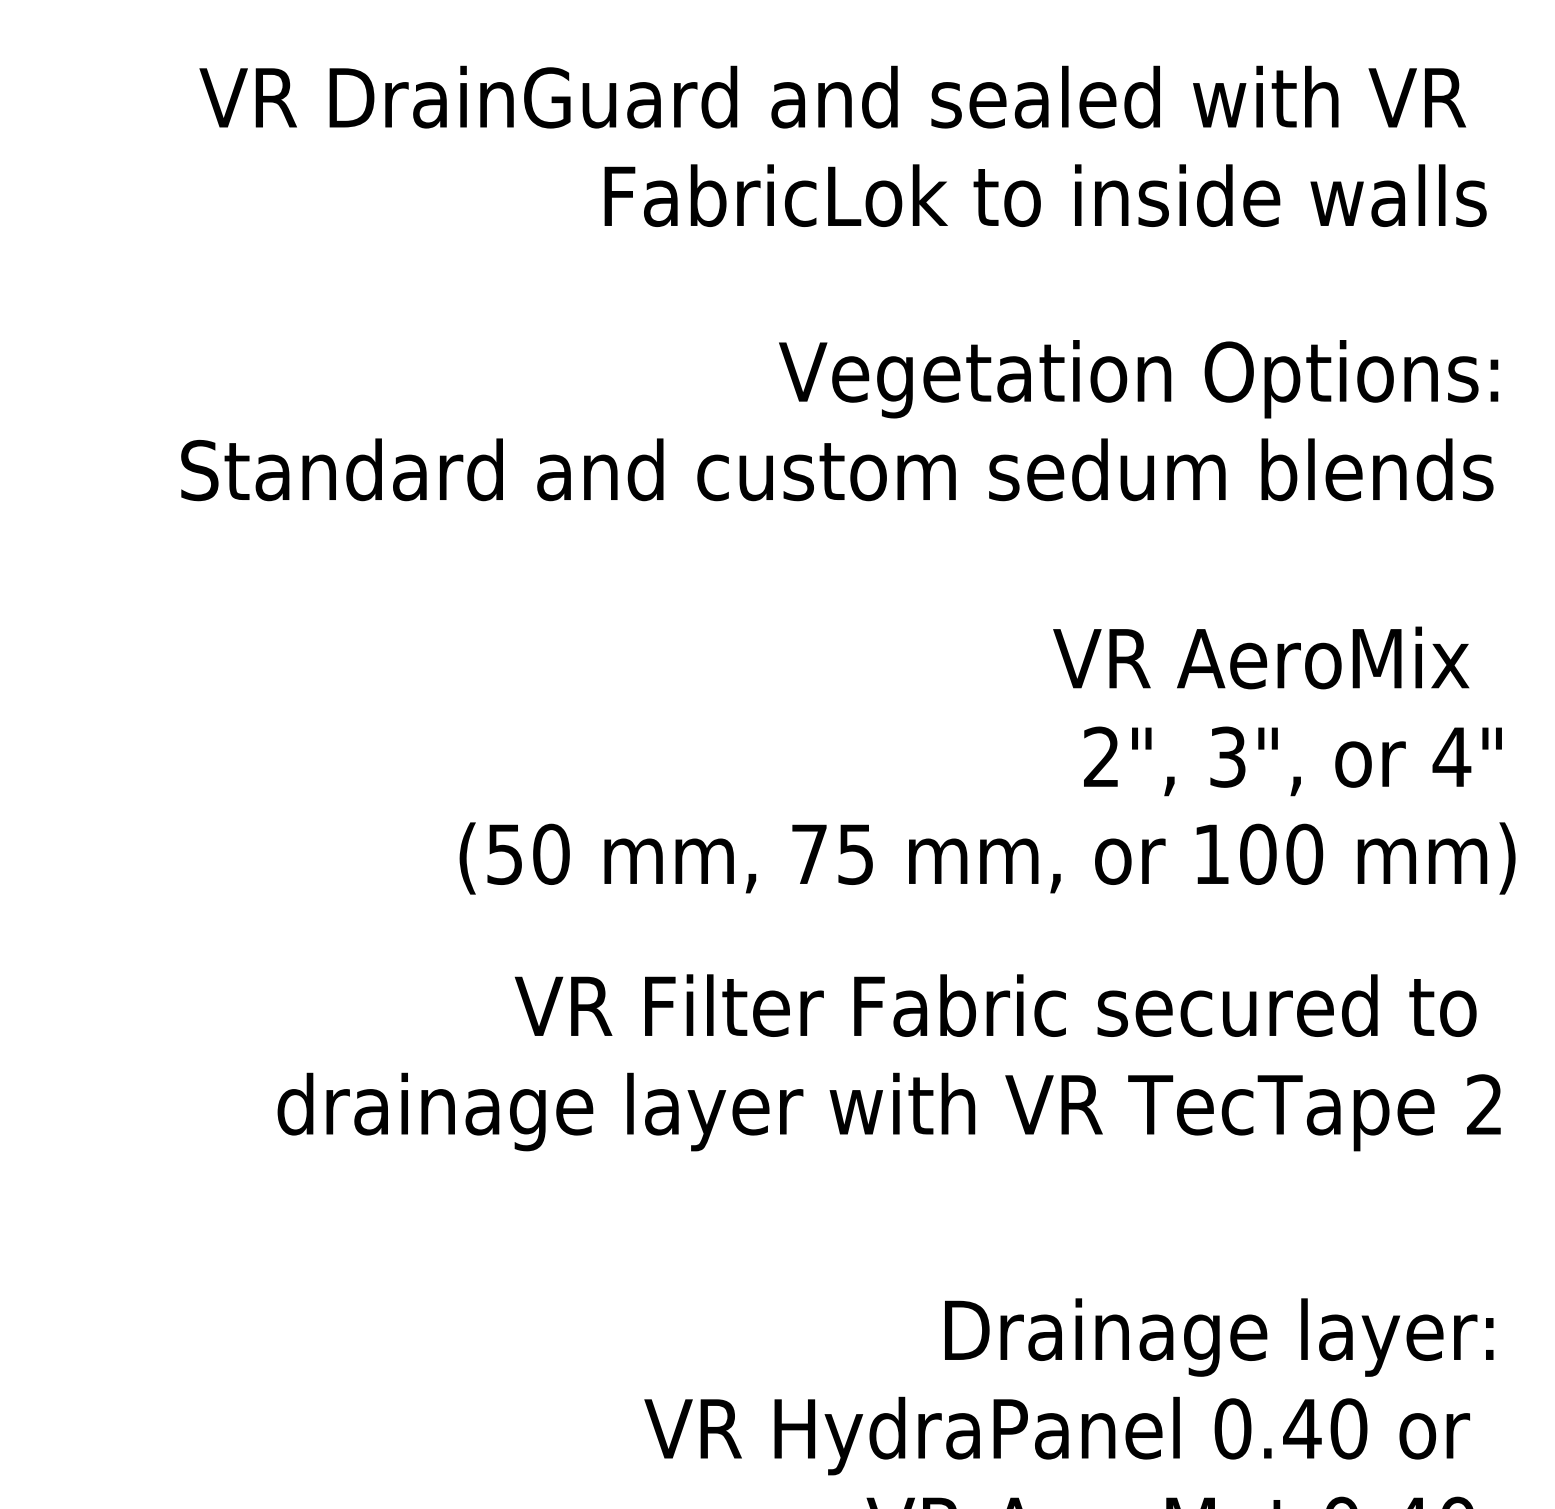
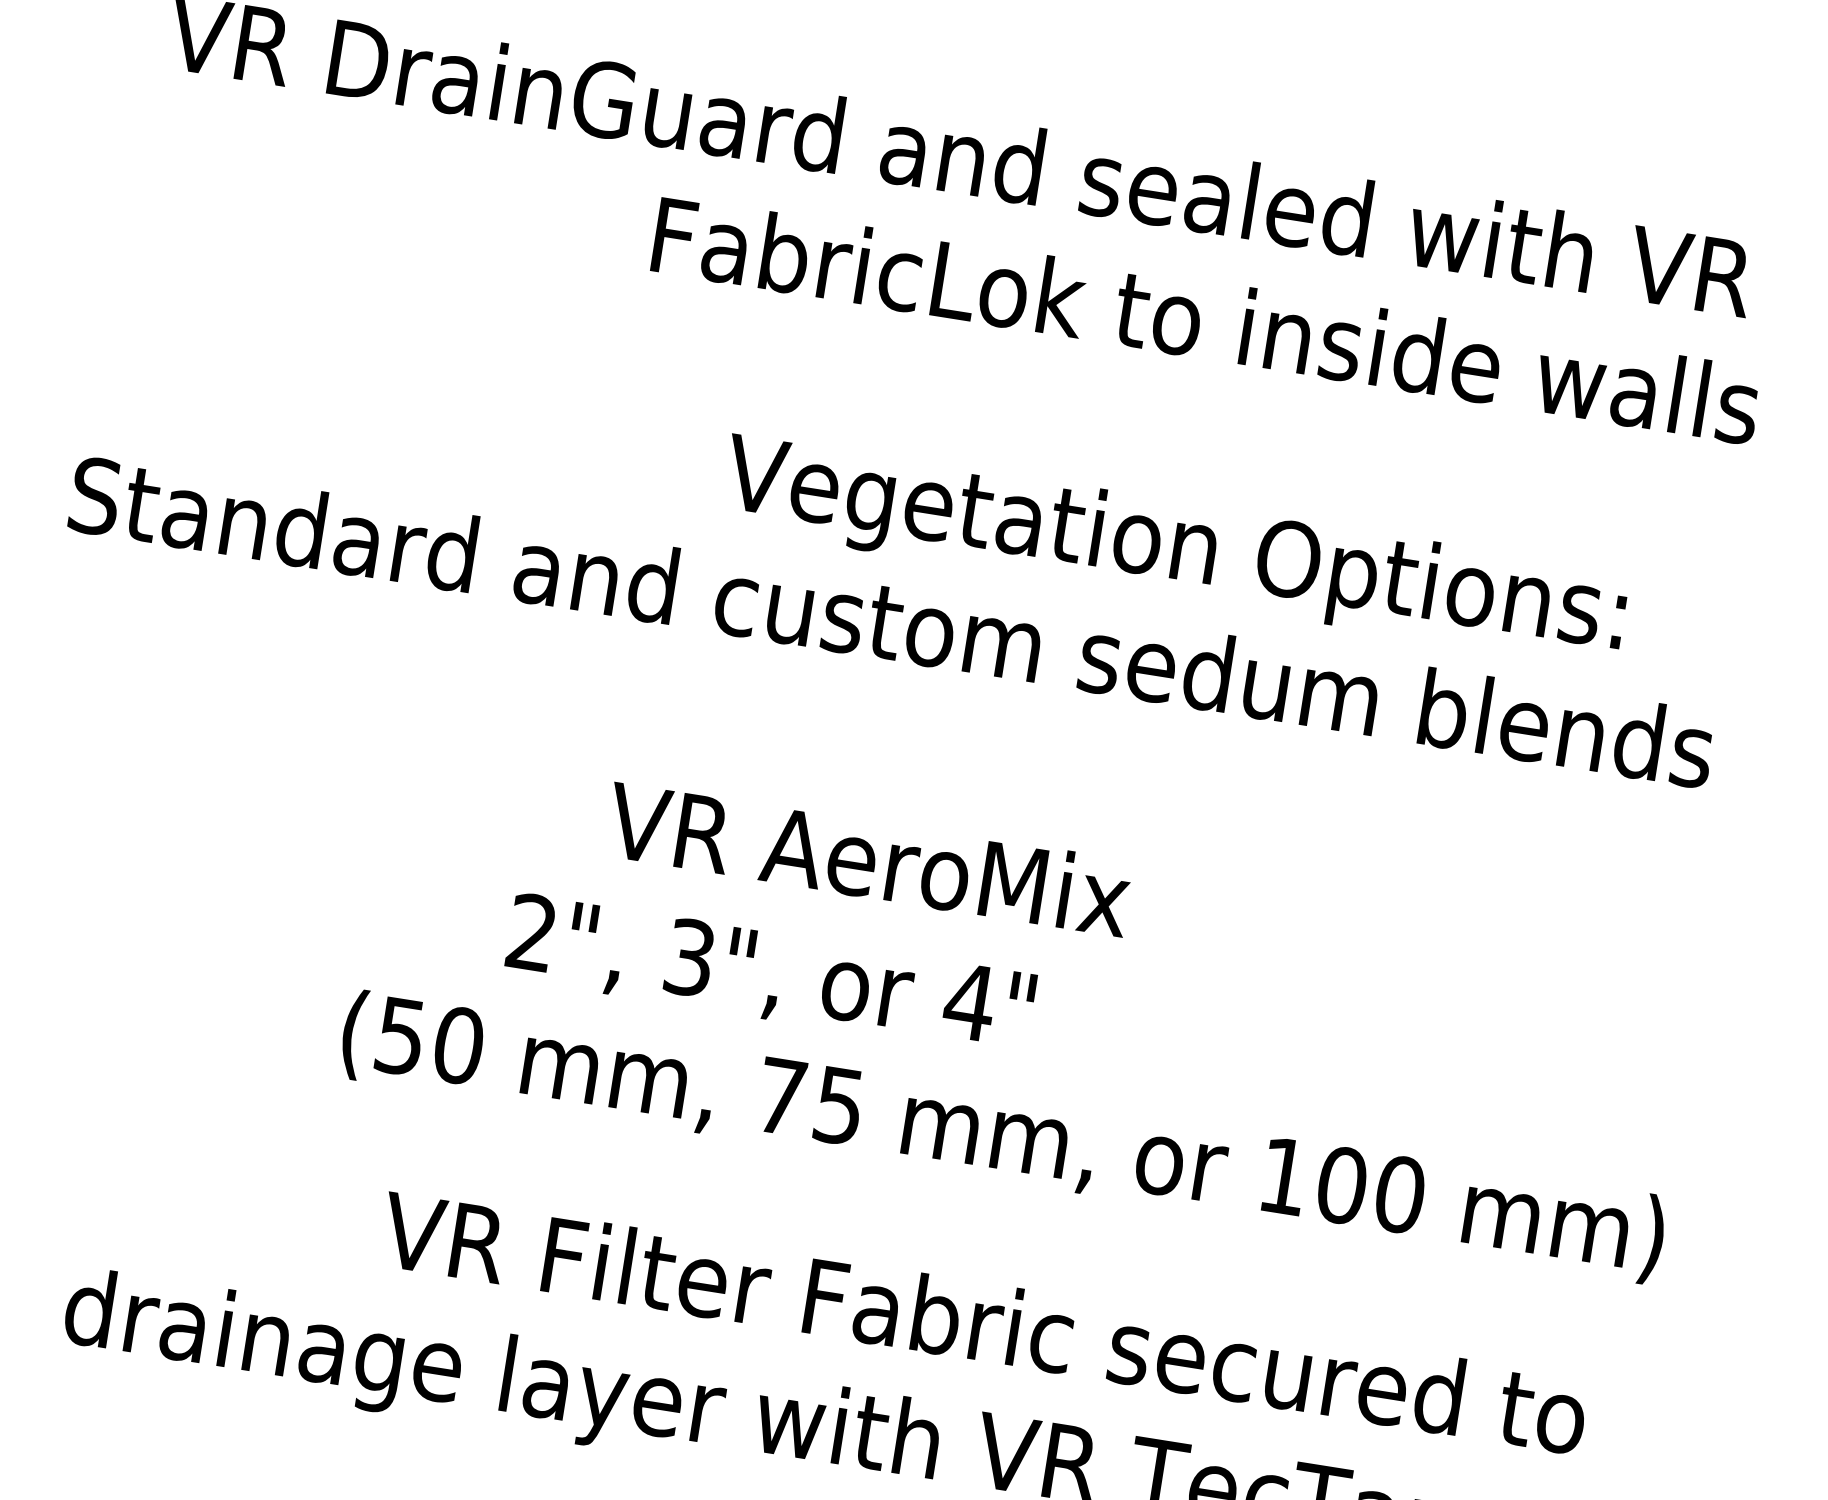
text: (1138, 379) -> (1174, 550), moved
text: (1261, 657) -> (869, 858), moved
text: (1292, 761) -> (769, 975), moved

